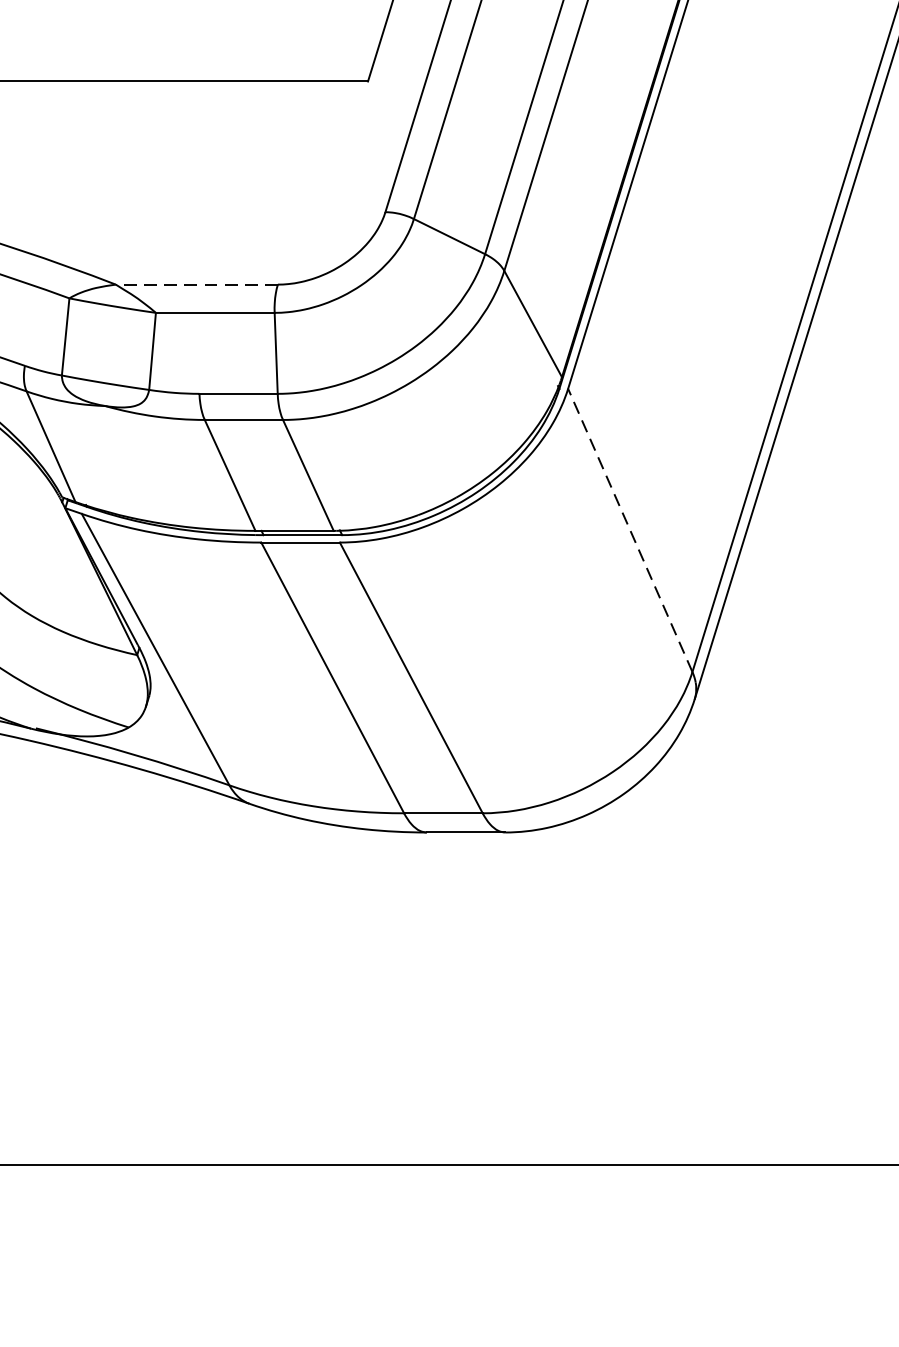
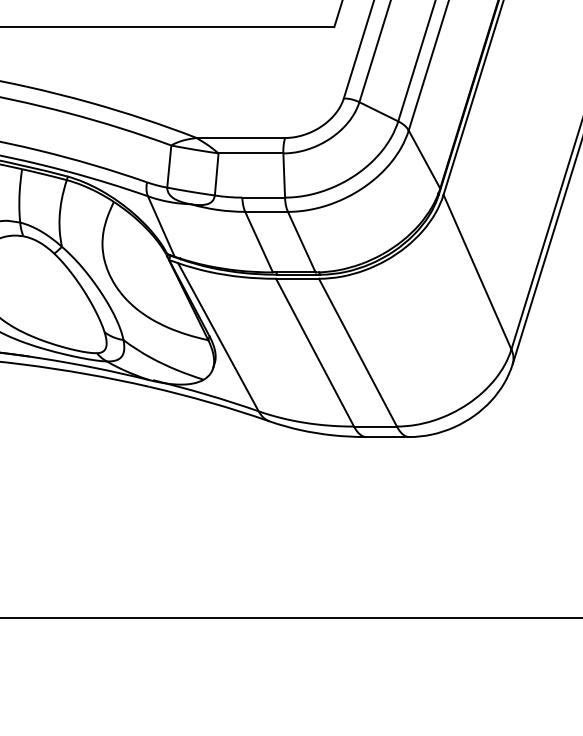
line: (196, 285) -> (240, 138), dashed -> solid
line: (630, 529) -> (477, 271), dashed -> solid

